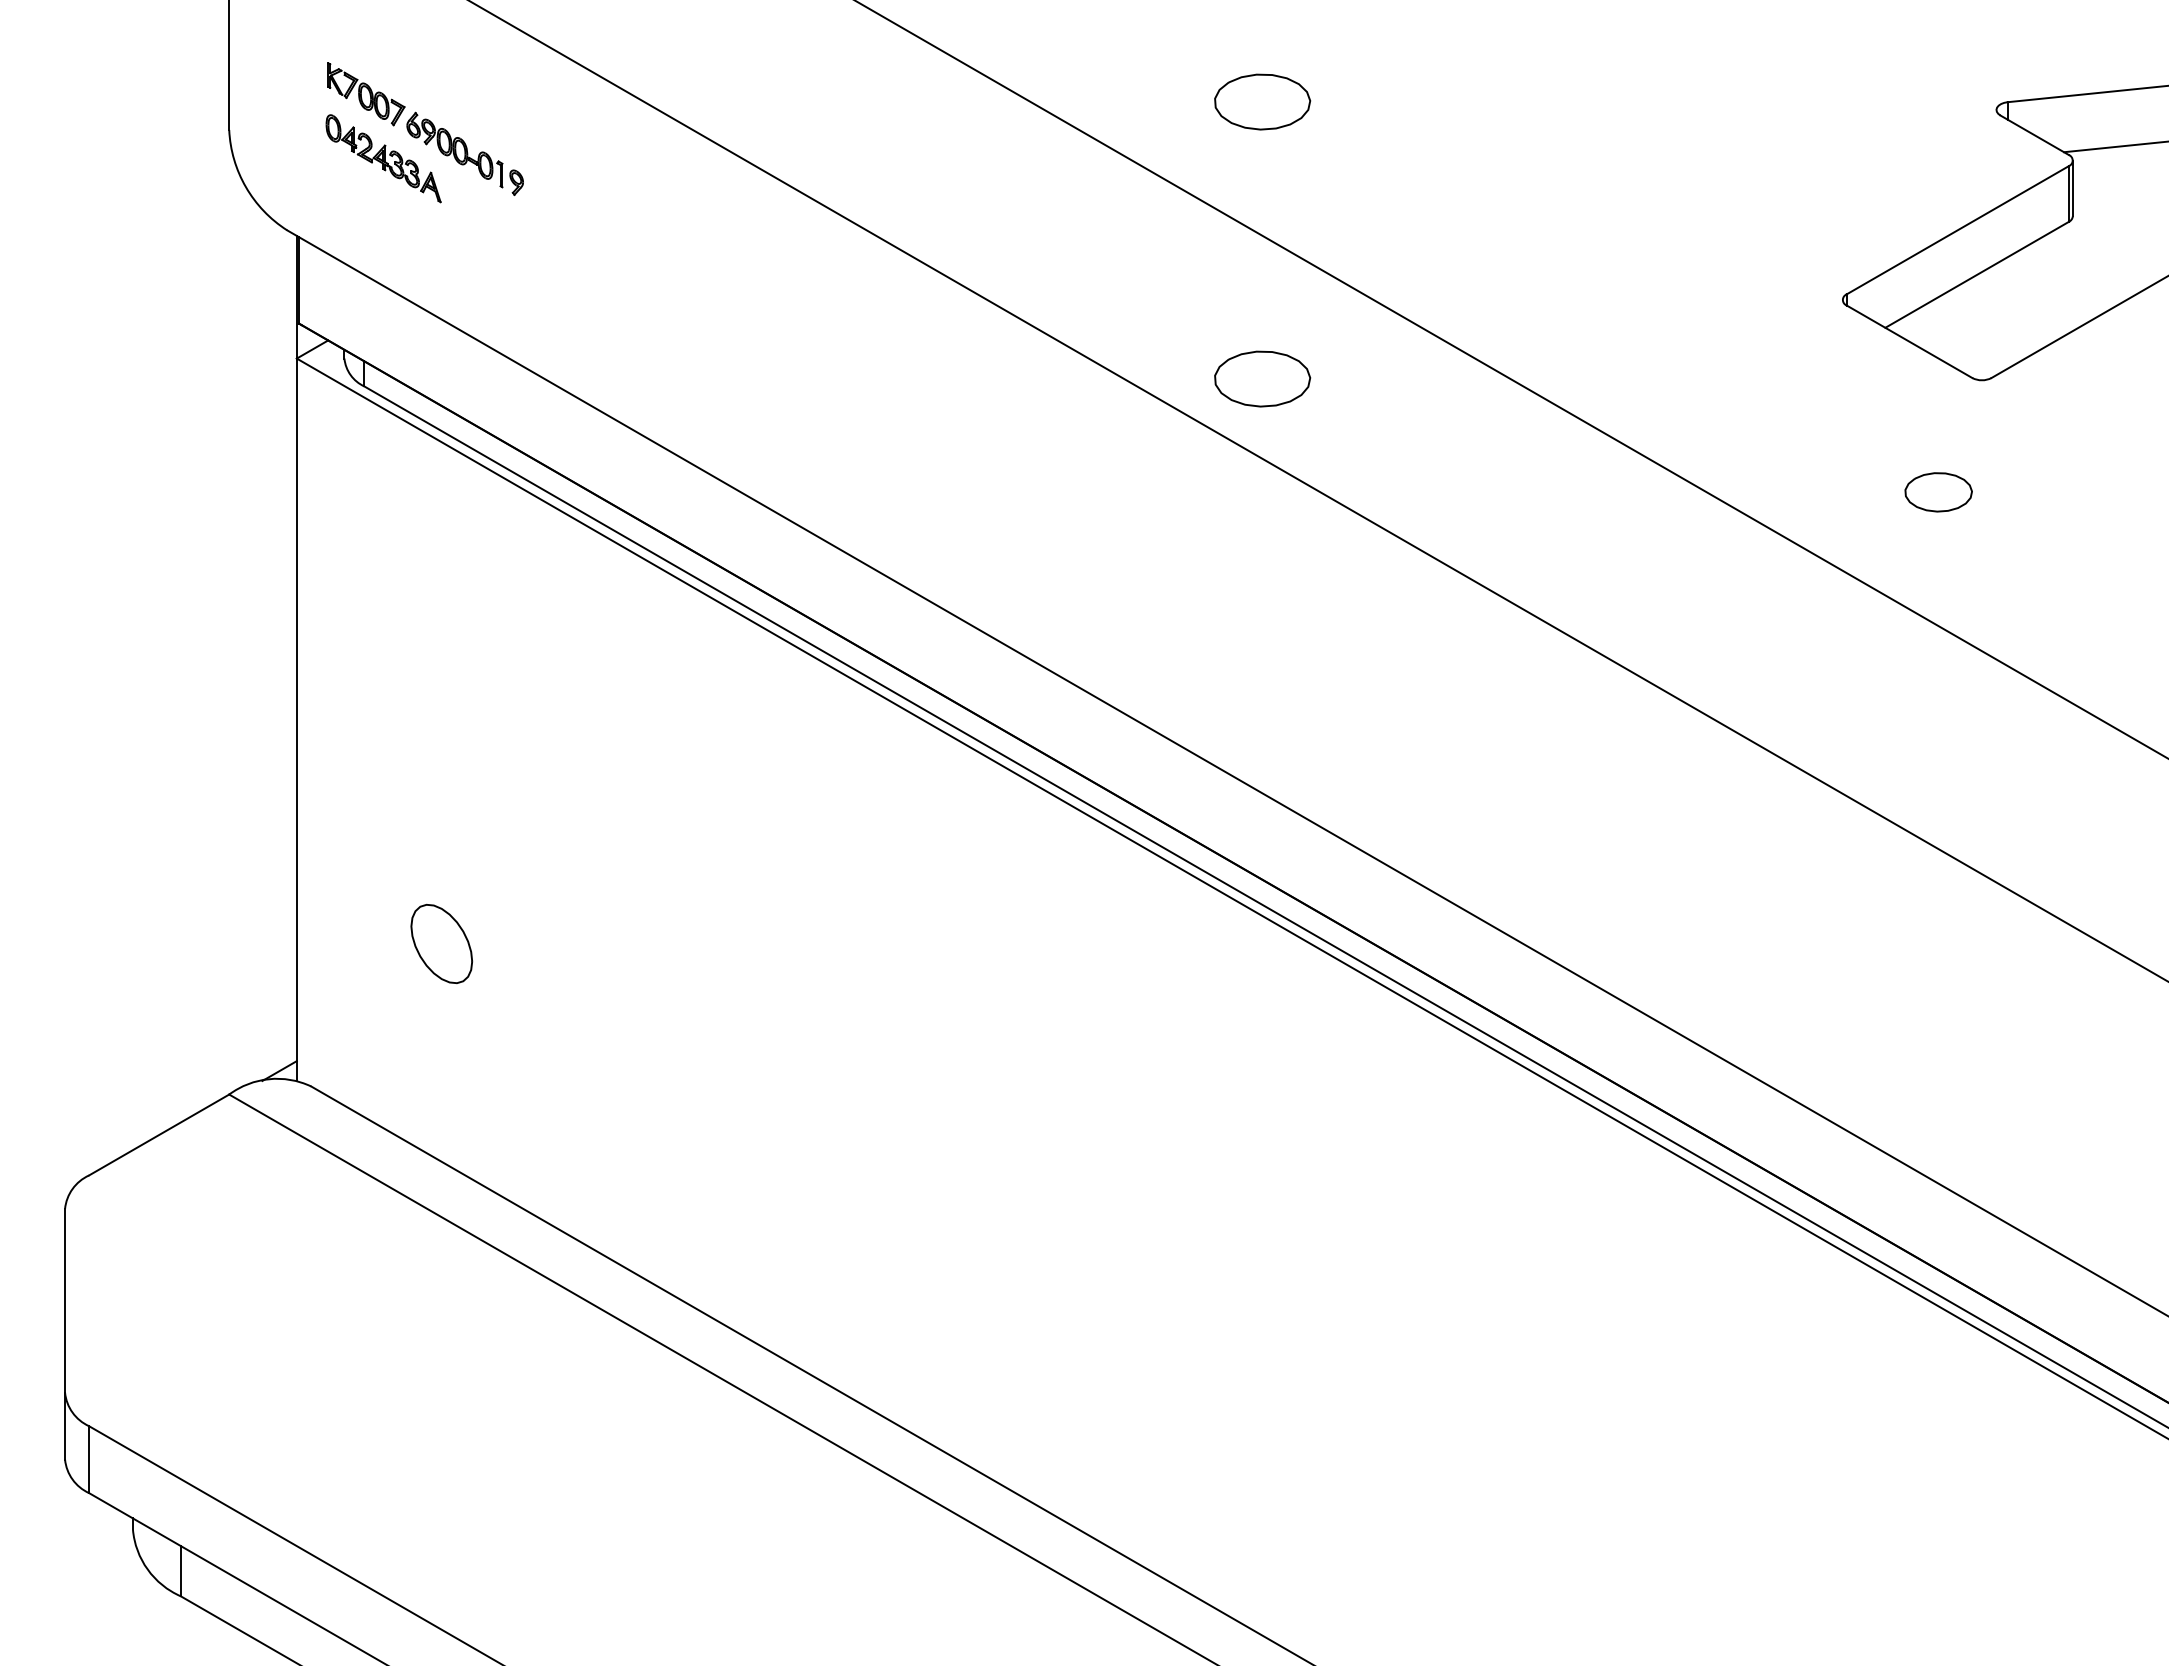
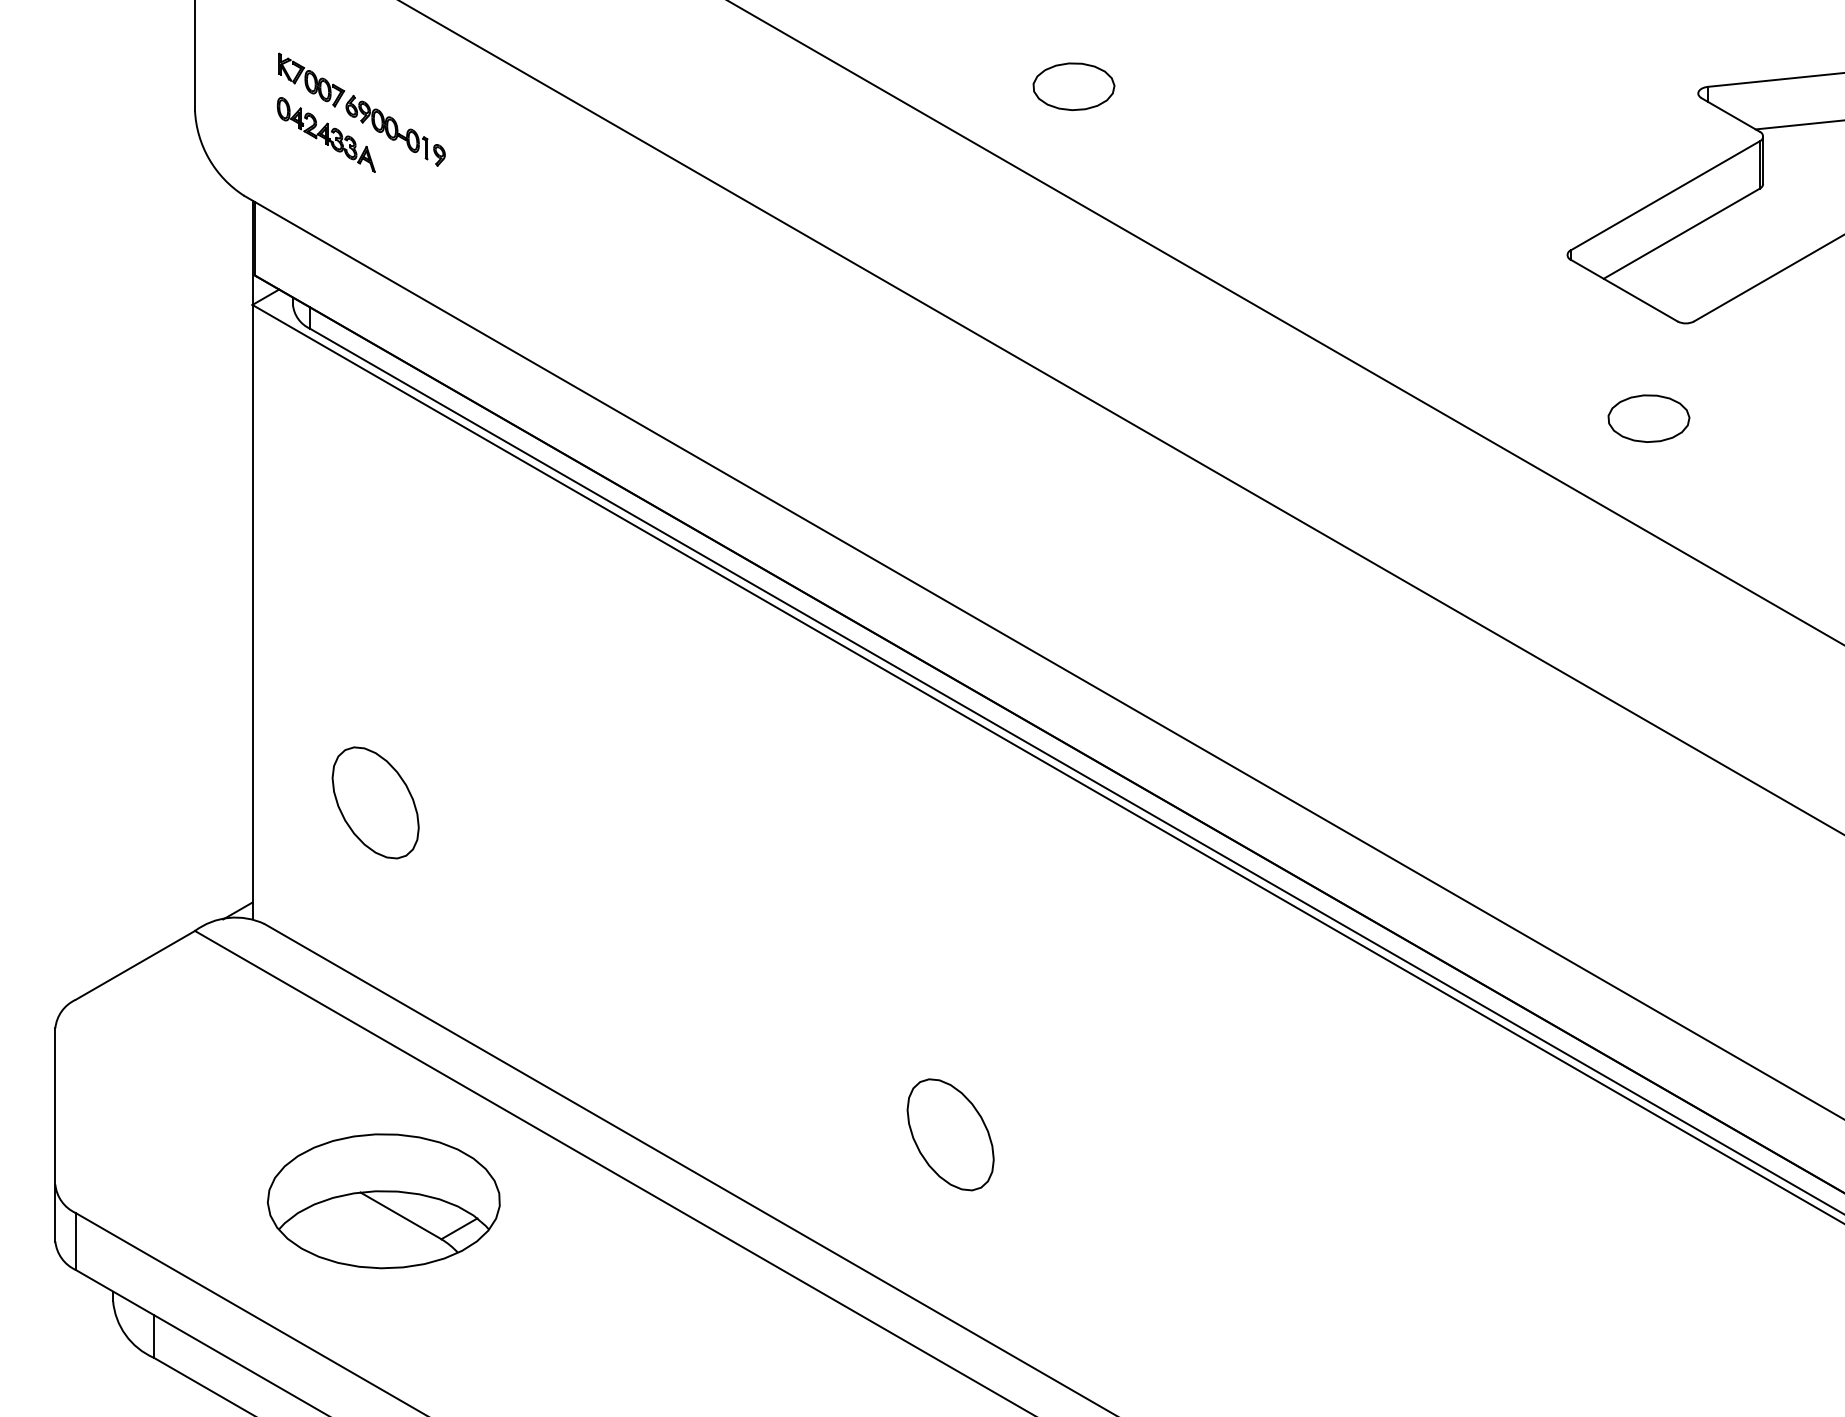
part: (1262, 378) -> (1073, 321), removed
part: (1938, 492) -> (1648, 418), size x1.43
part: (441, 943) -> (375, 802), size x1.67
part: (1117, 1334) -> (950, 1135), added
part: (451, 1411) -> (384, 1200), added

